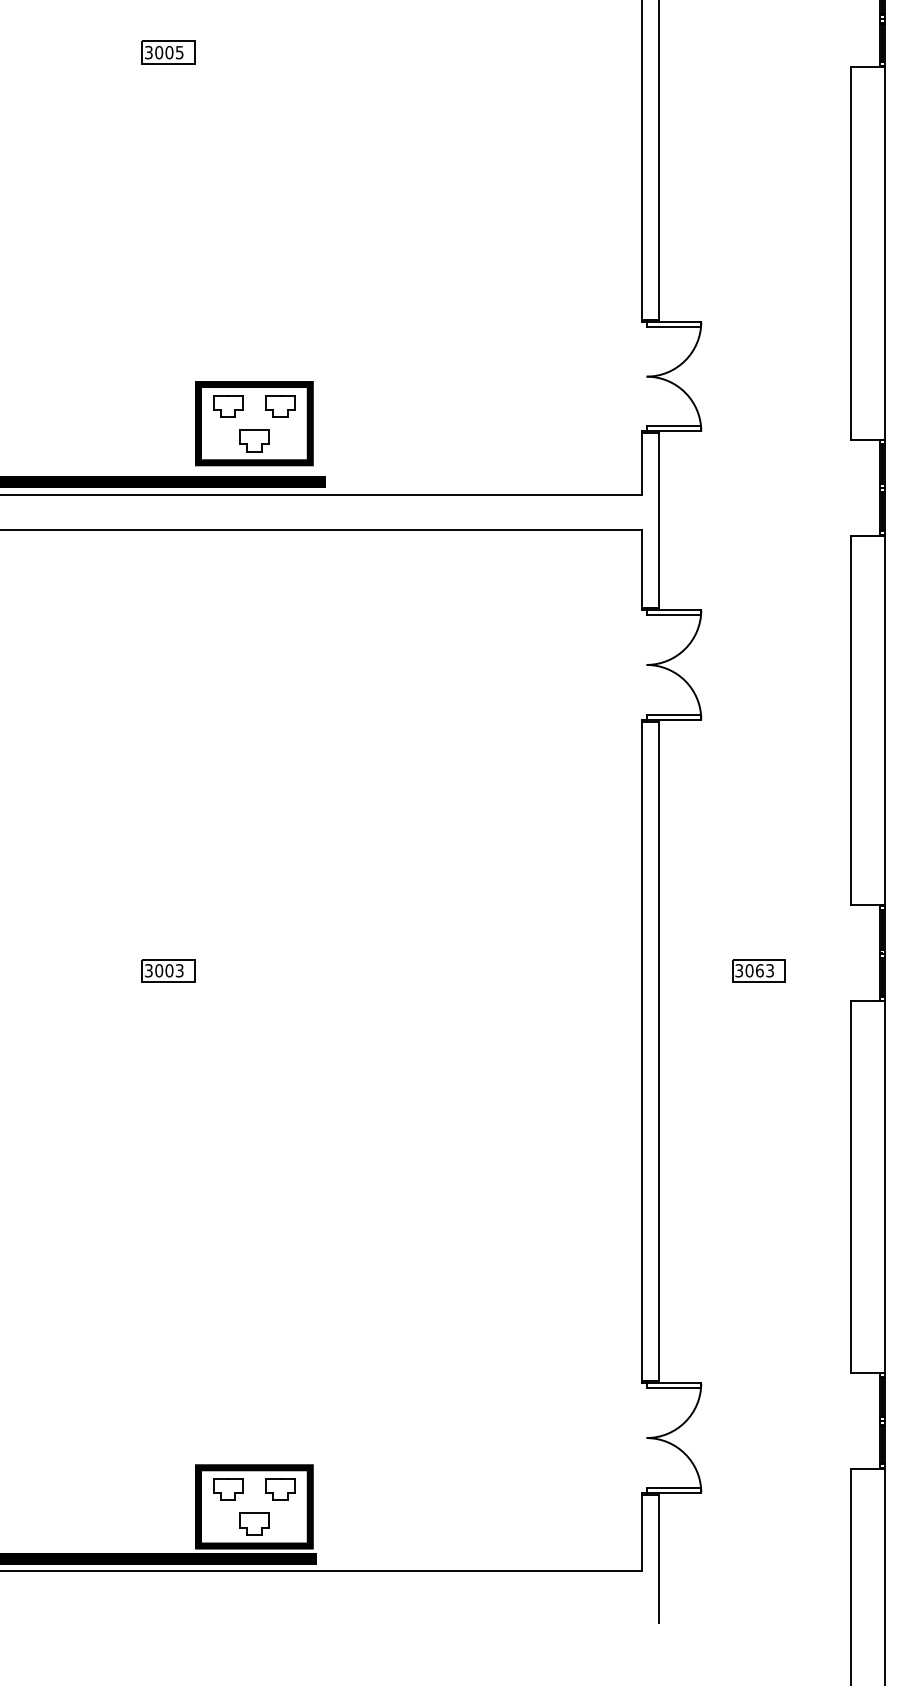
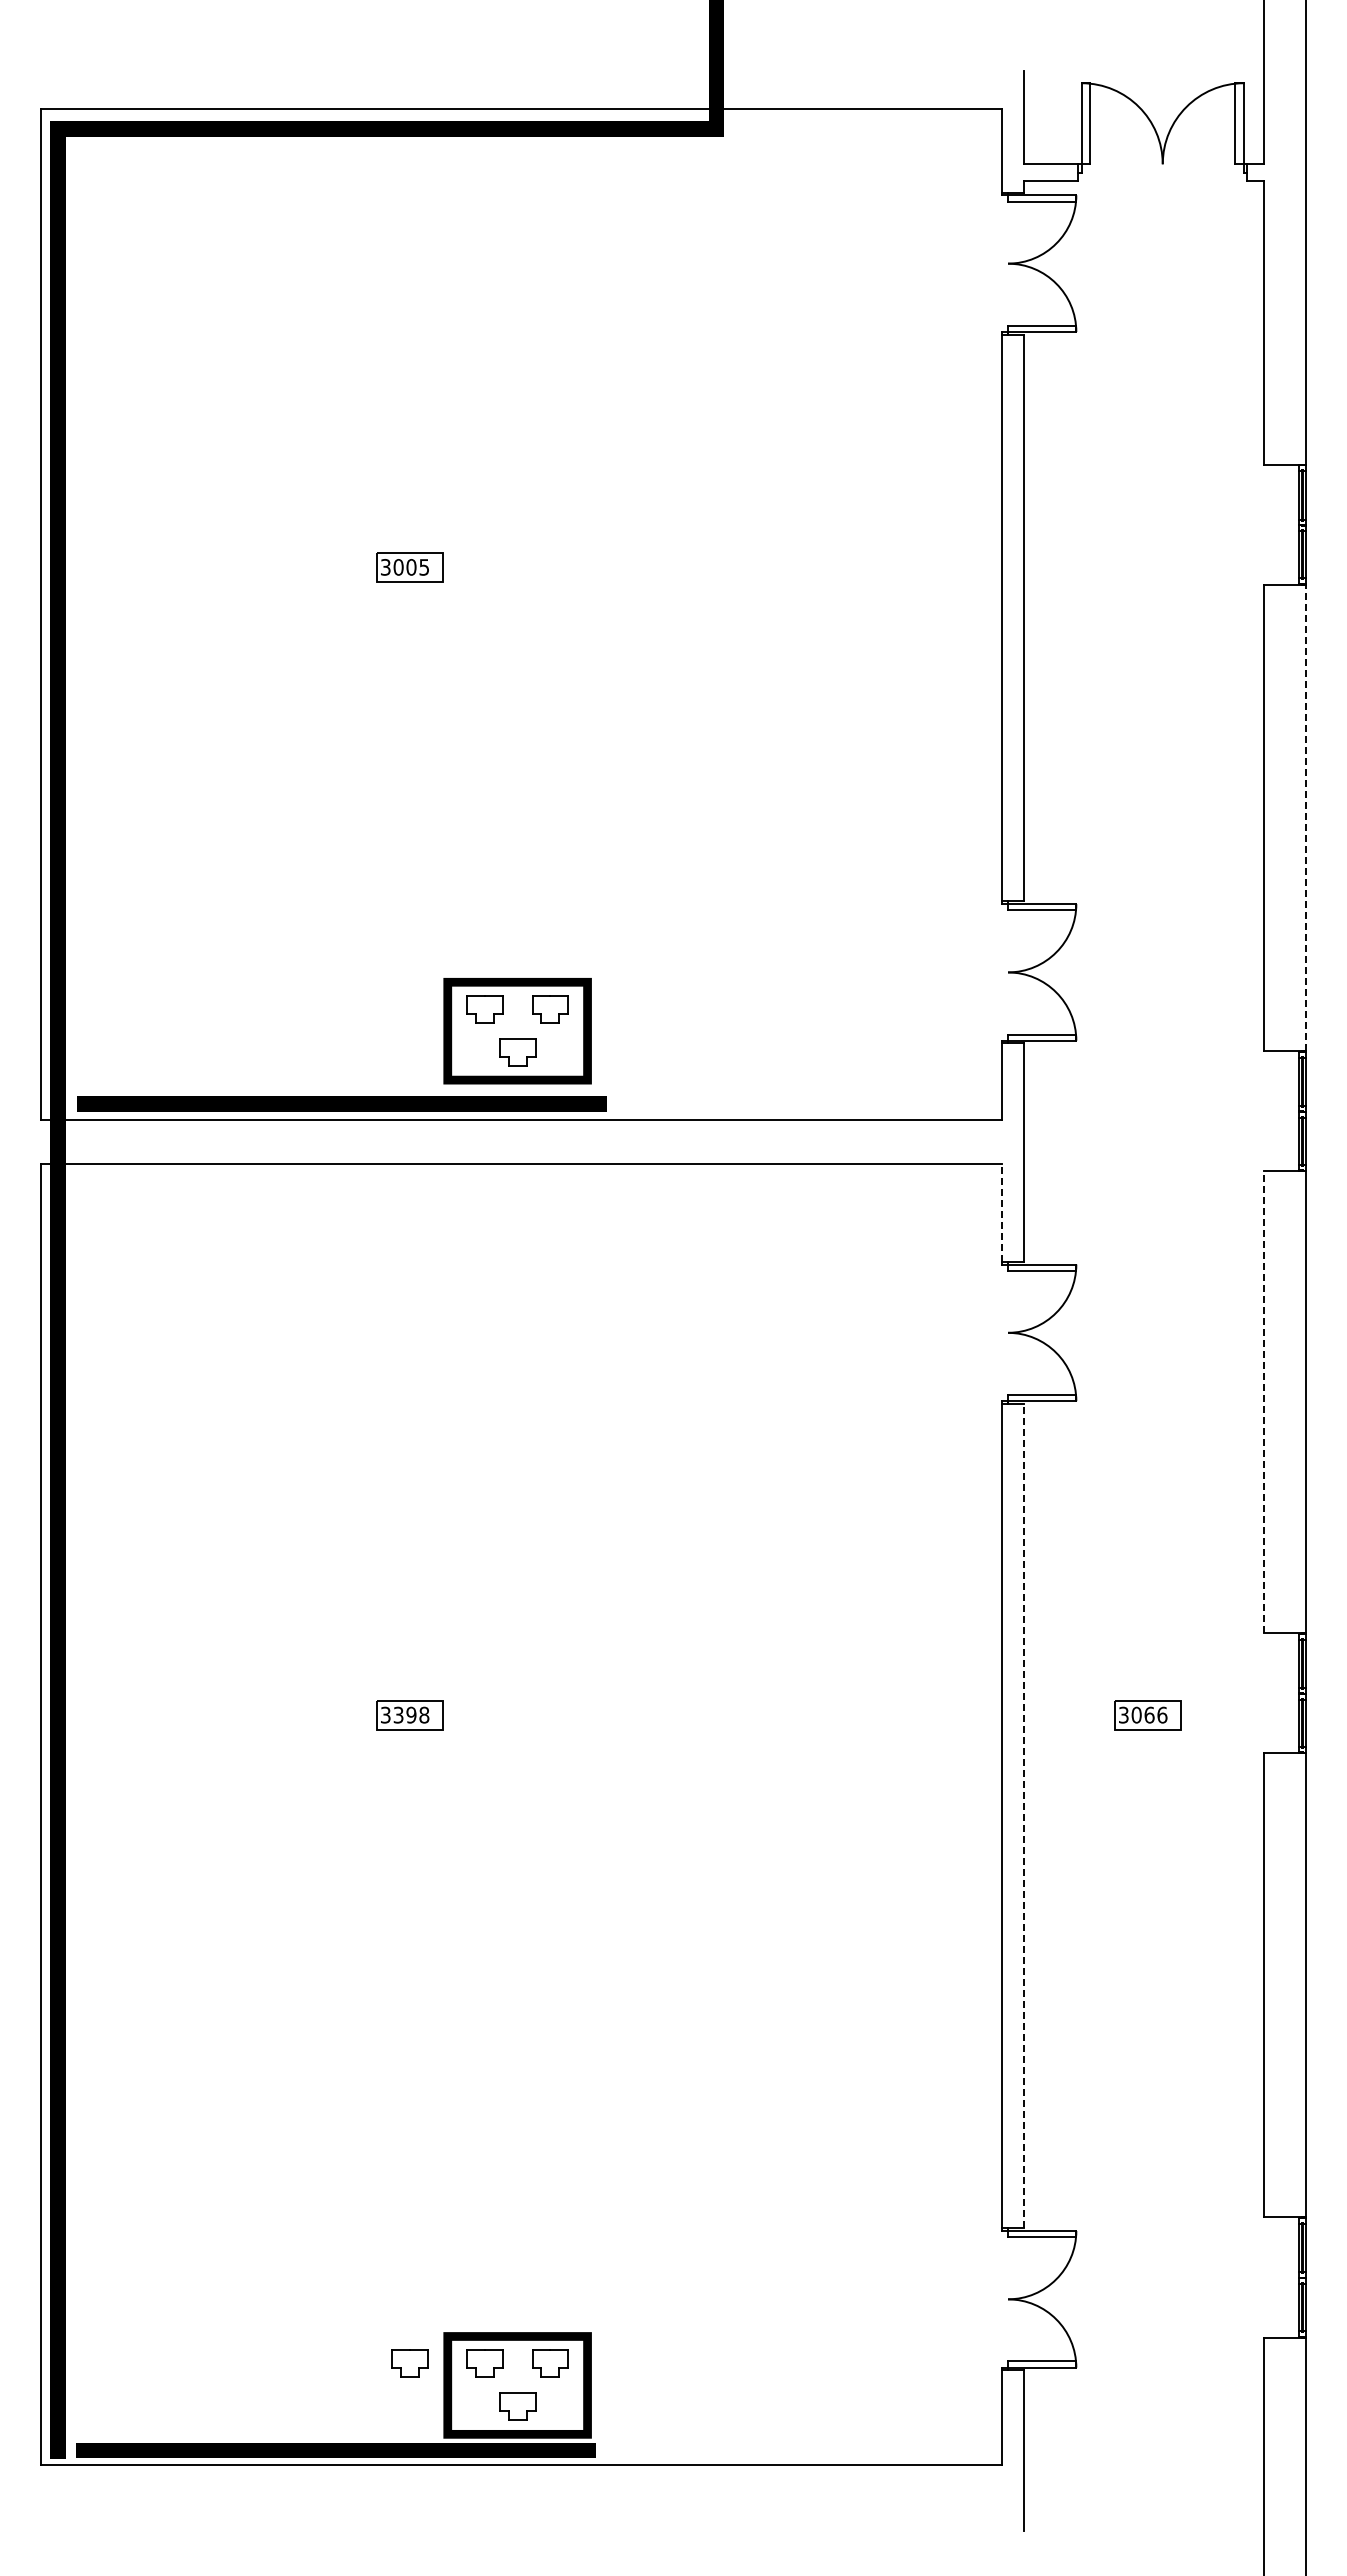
line: (885, 252) -> (1306, 817), solid -> dashed
line: (641, 568) -> (1001, 1212), solid -> dashed
line: (850, 720) -> (1263, 1402), solid -> dashed
text: (169, 970) -> (411, 1714), 3003 -> 3398
text: (770, 970) -> (1162, 1714), 3063 -> 3066
line: (659, 1051) -> (1023, 1815), solid -> dashed
part: (167, 1489) -> (409, 2363), added

